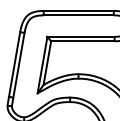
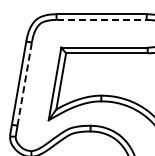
line: (79, 15) -> (102, 19), solid -> dashed
line: (18, 64) -> (24, 83), solid -> dashed

